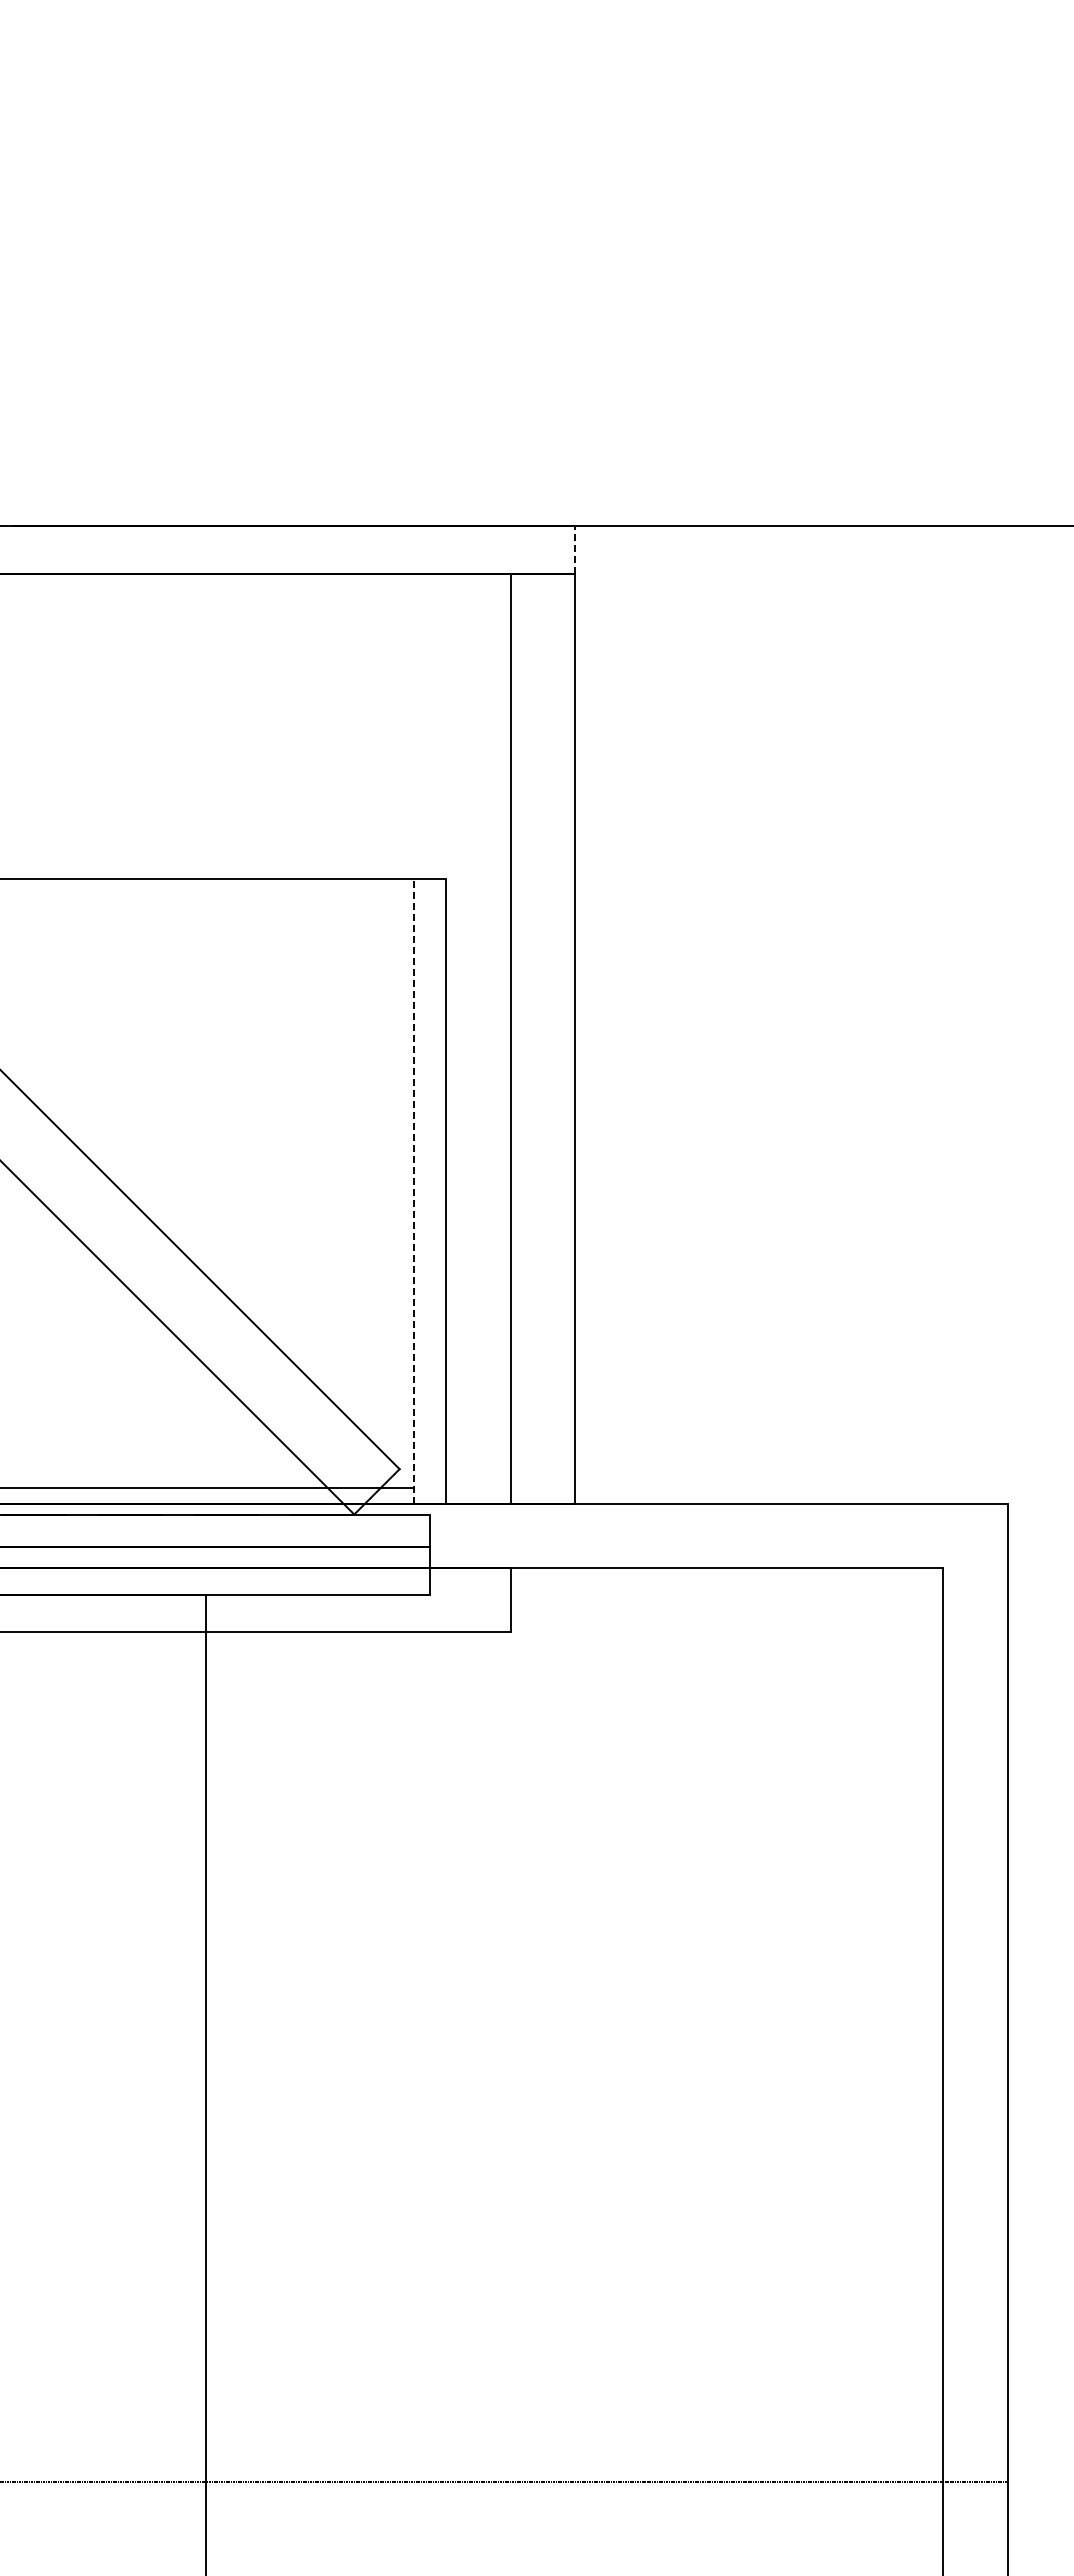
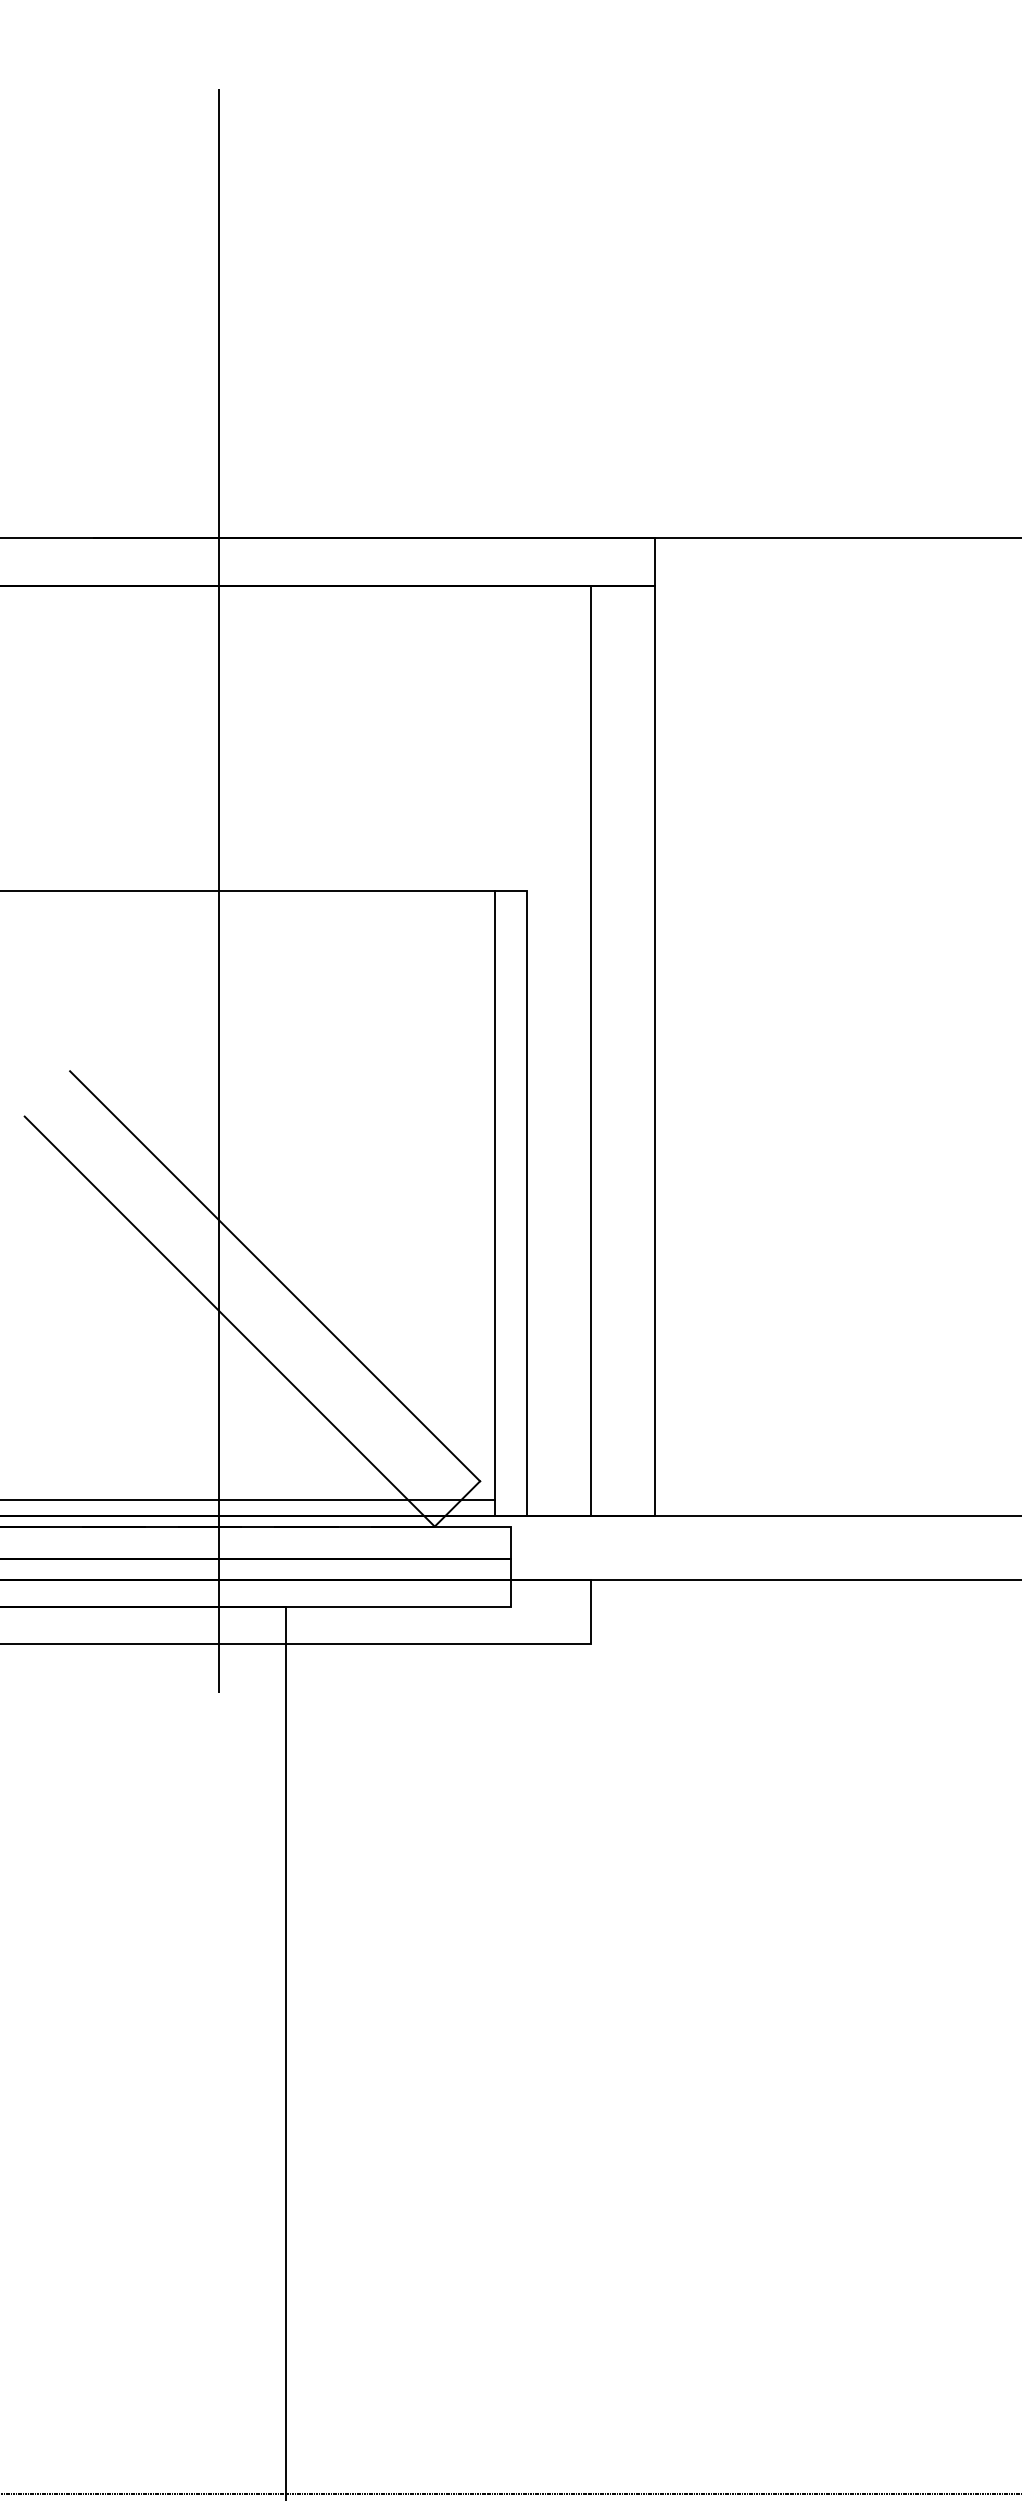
line: (574, 549) -> (654, 561), dashed -> solid
line: (138, 878) -> (218, 890), added
line: (414, 1191) -> (494, 1203), dashed -> solid

